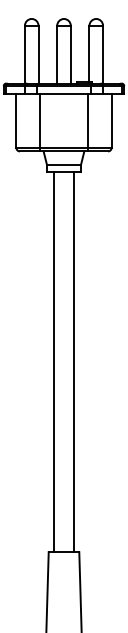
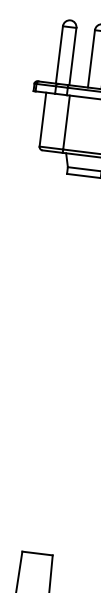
line: (53, 361) -> (50, 362), removed
line: (74, 361) -> (71, 365), removed

